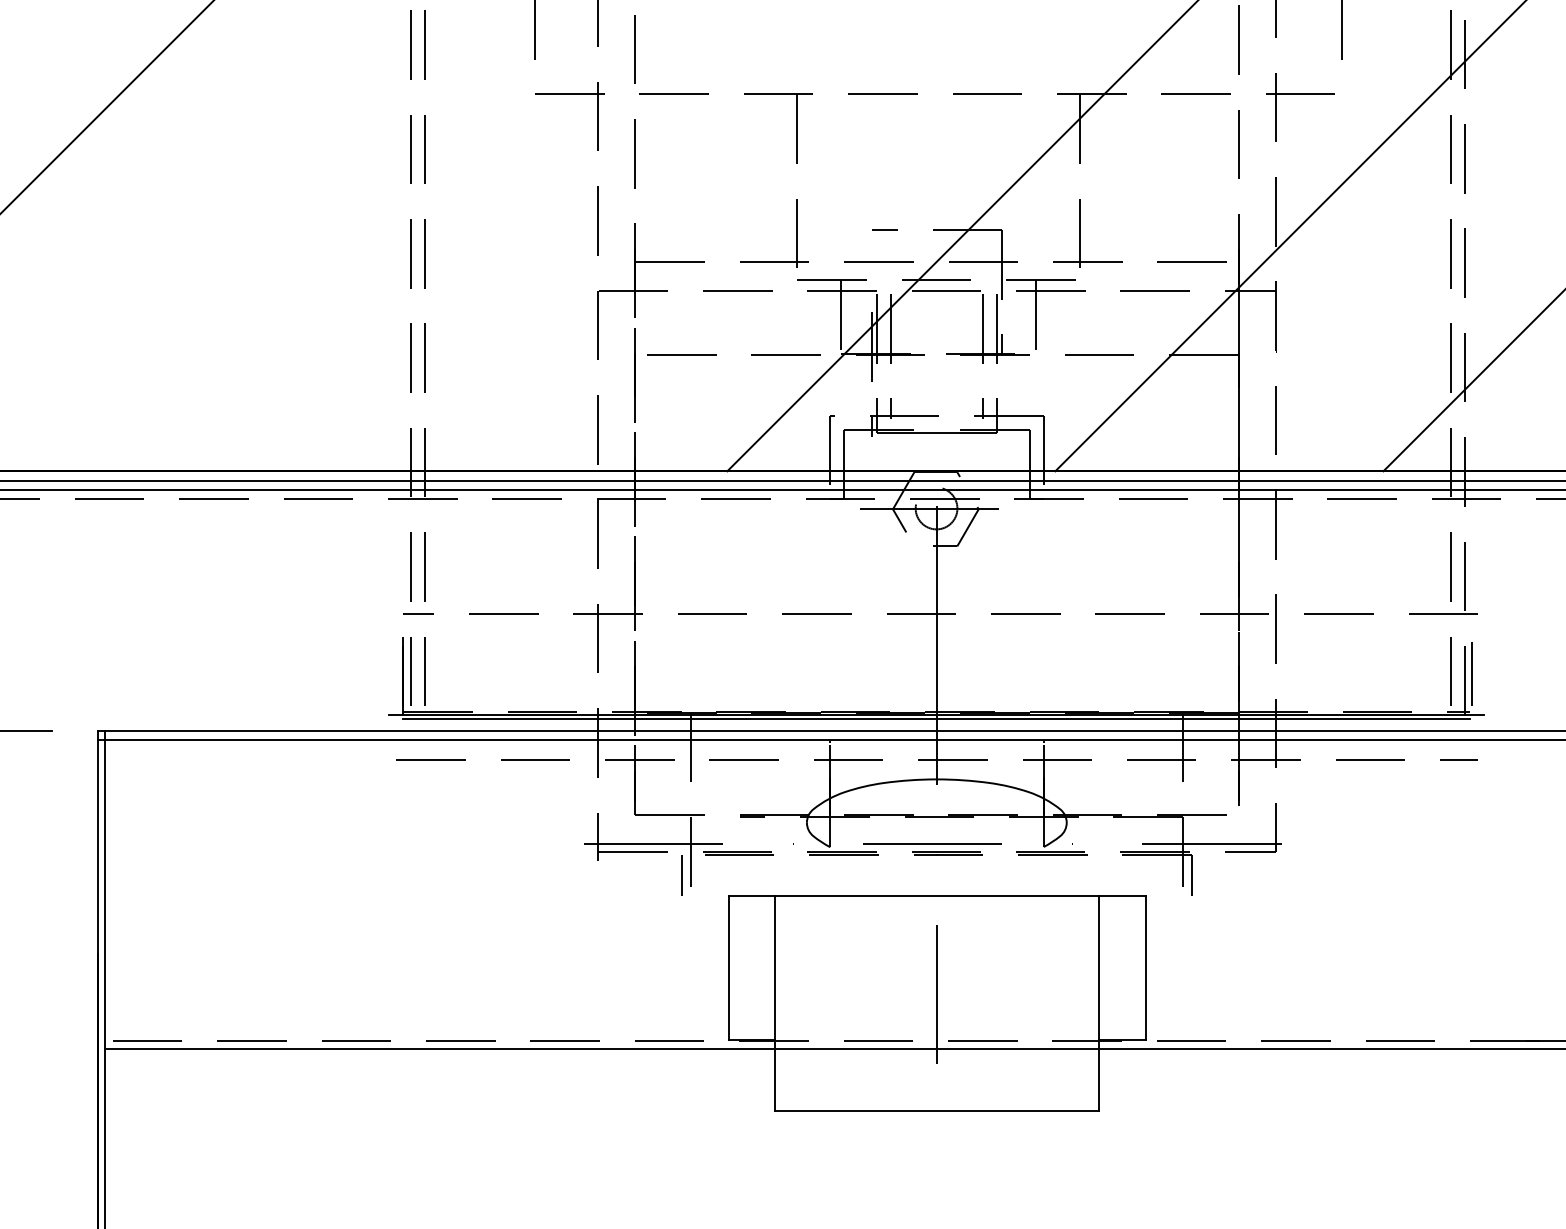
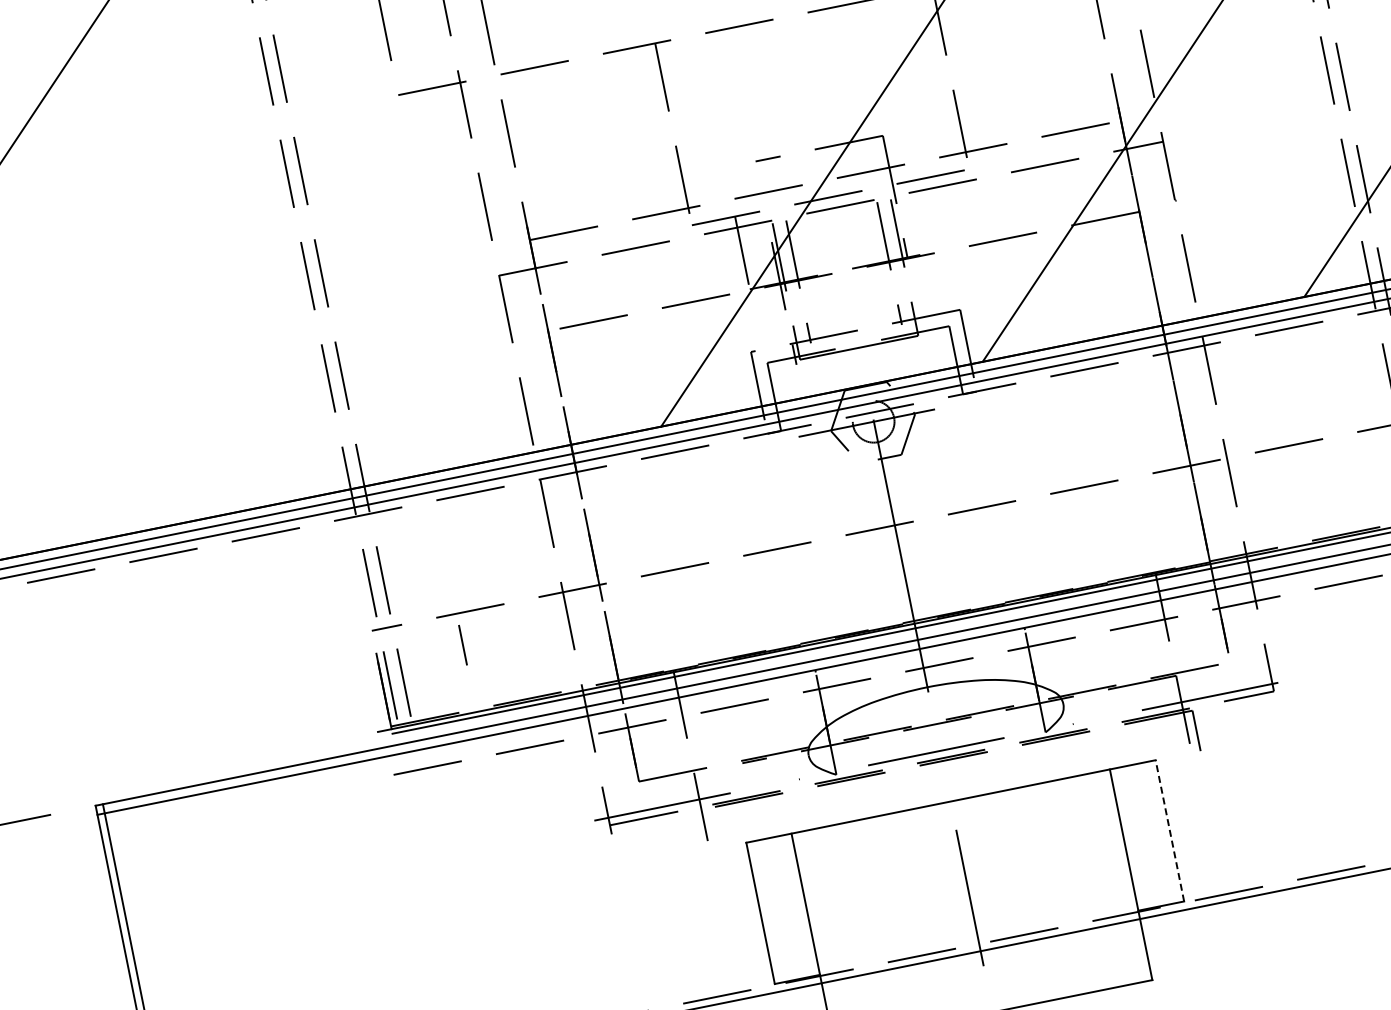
line: (1036, 316) -> (933, 213), removed
line: (681, 875) -> (462, 645), moved
line: (1146, 967) -> (1170, 830), solid -> dashed

